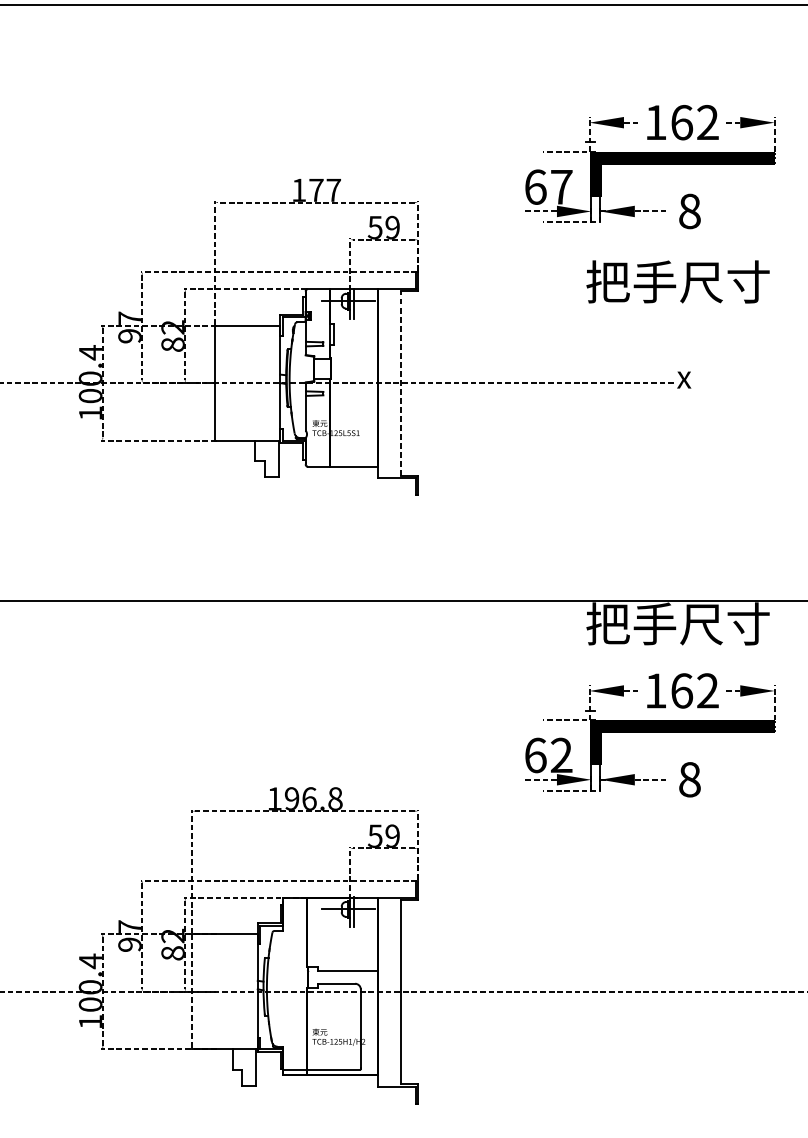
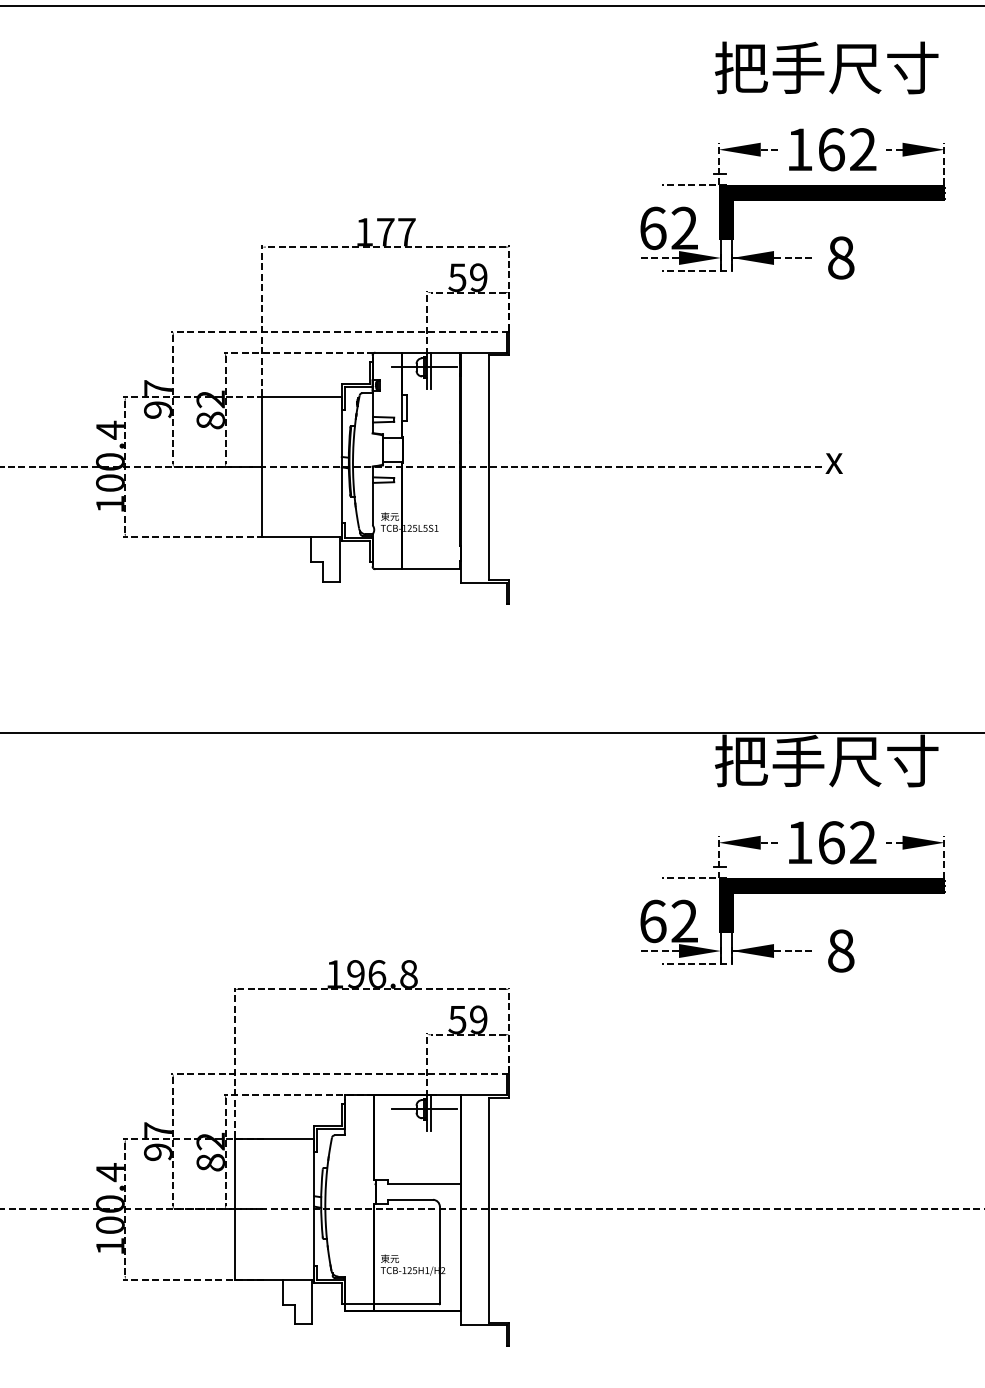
text: (561, 186) -> (684, 227), 67 -> 62
text: (677, 281) -> (826, 67), moved
line: (400, 383) -> (488, 467), dashed -> solid
line: (192, 991) -> (234, 1209), dashed -> solid

